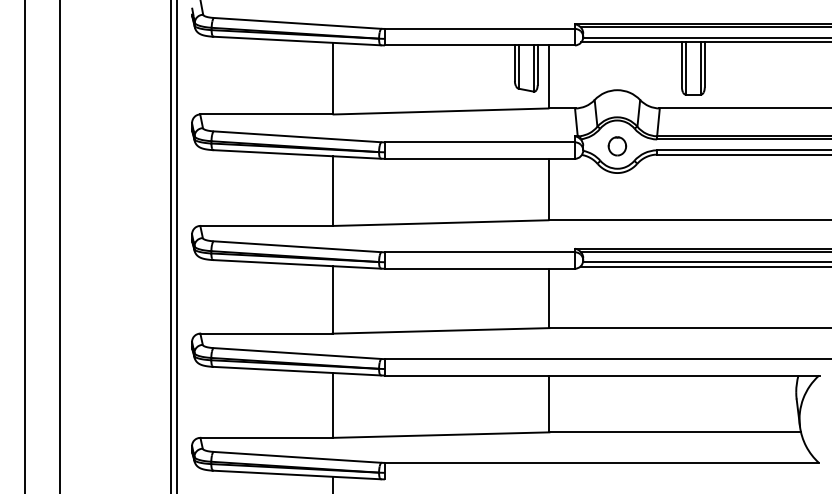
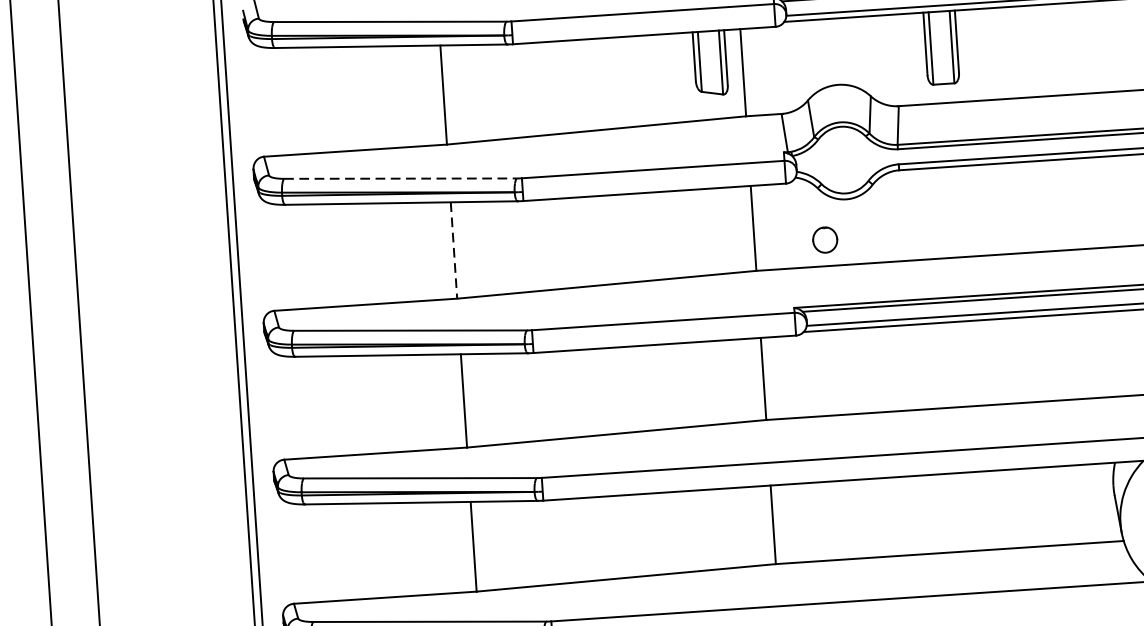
line: (297, 136) -> (400, 178), solid -> dashed
part: (617, 146) -> (825, 240), moved
line: (332, 191) -> (453, 251), solid -> dashed

